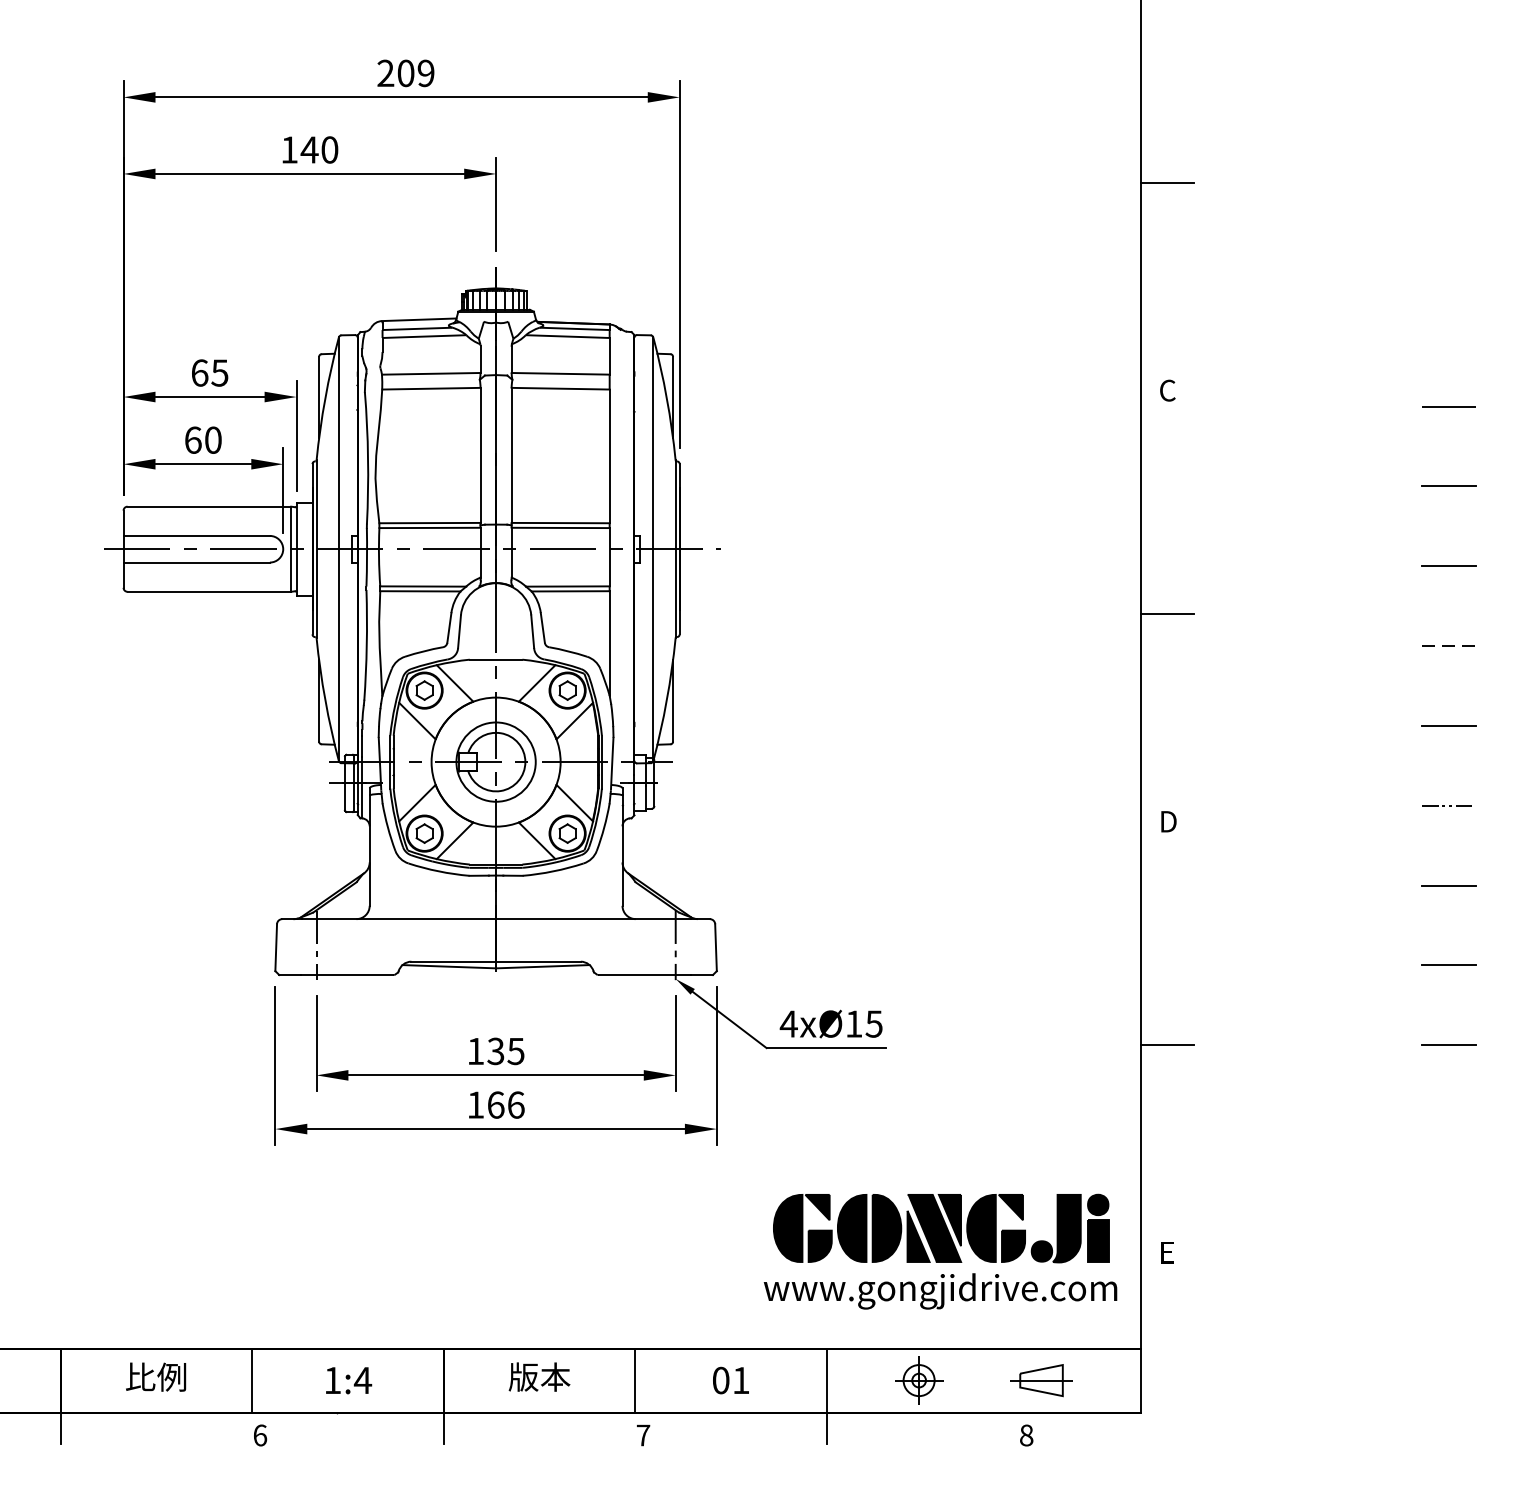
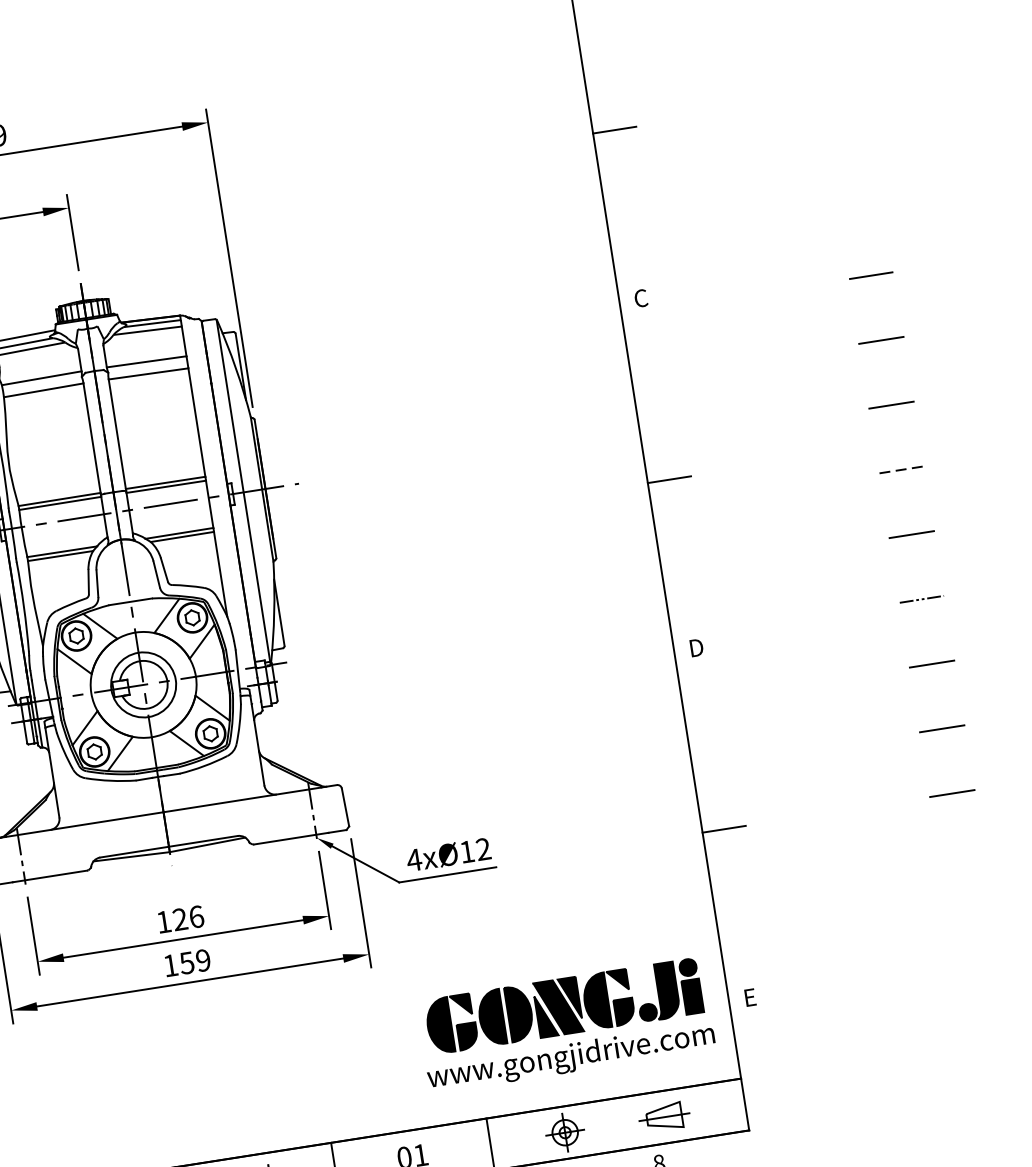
text: (873, 1023) -> (482, 848), 4xØ15 -> 4xØ12
text: (505, 1051) -> (188, 918), 135 -> 126
text: (505, 1104) -> (194, 961), 166 -> 159

